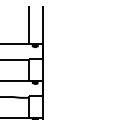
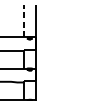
line: (28, 25) -> (24, 21), solid -> dashed

